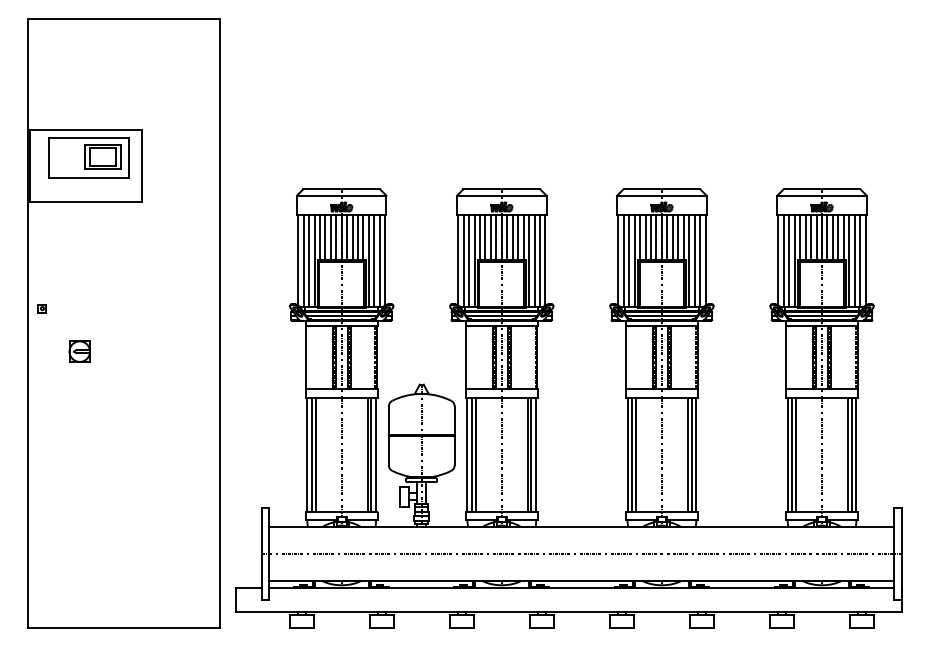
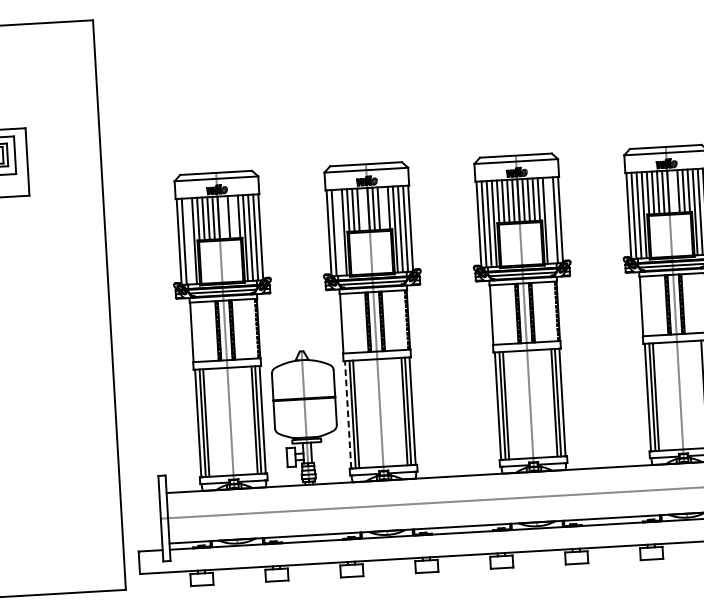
line: (347, 237) -> (224, 217), removed
line: (358, 237) -> (234, 217), removed
line: (496, 237) -> (363, 209), removed
line: (518, 237) -> (384, 208), removed
line: (827, 237) -> (673, 191), removed
line: (309, 260) -> (189, 241), removed
line: (469, 260) -> (339, 232), removed
line: (694, 260) -> (550, 220), removed
line: (467, 454) -> (348, 414), solid -> dashed

